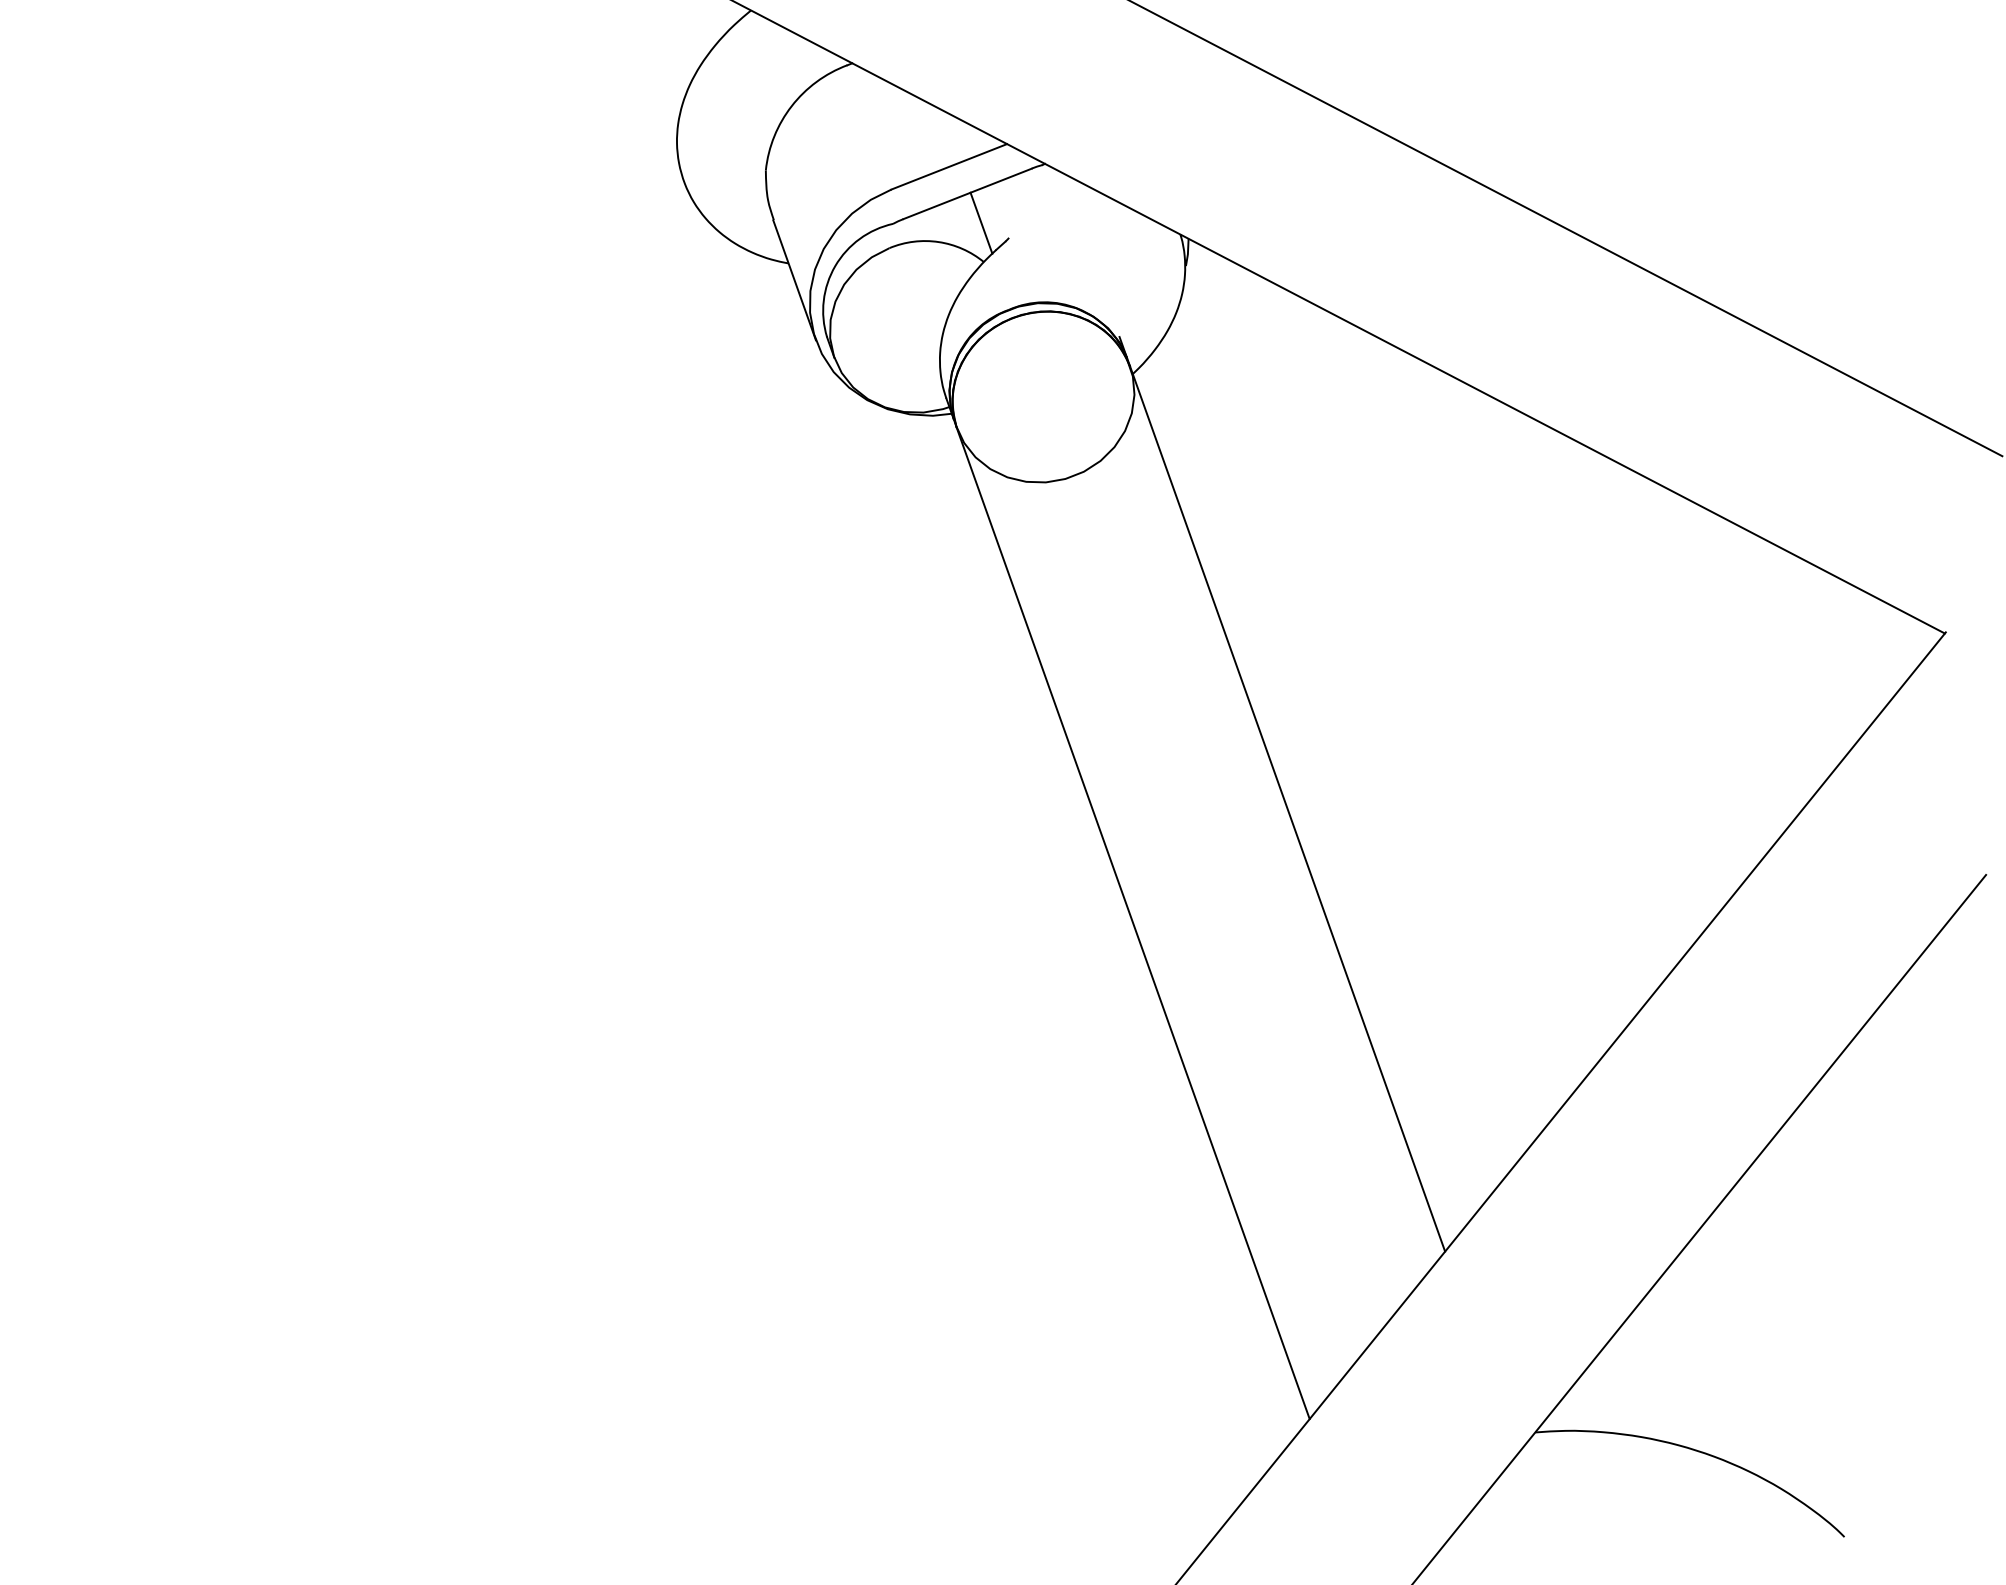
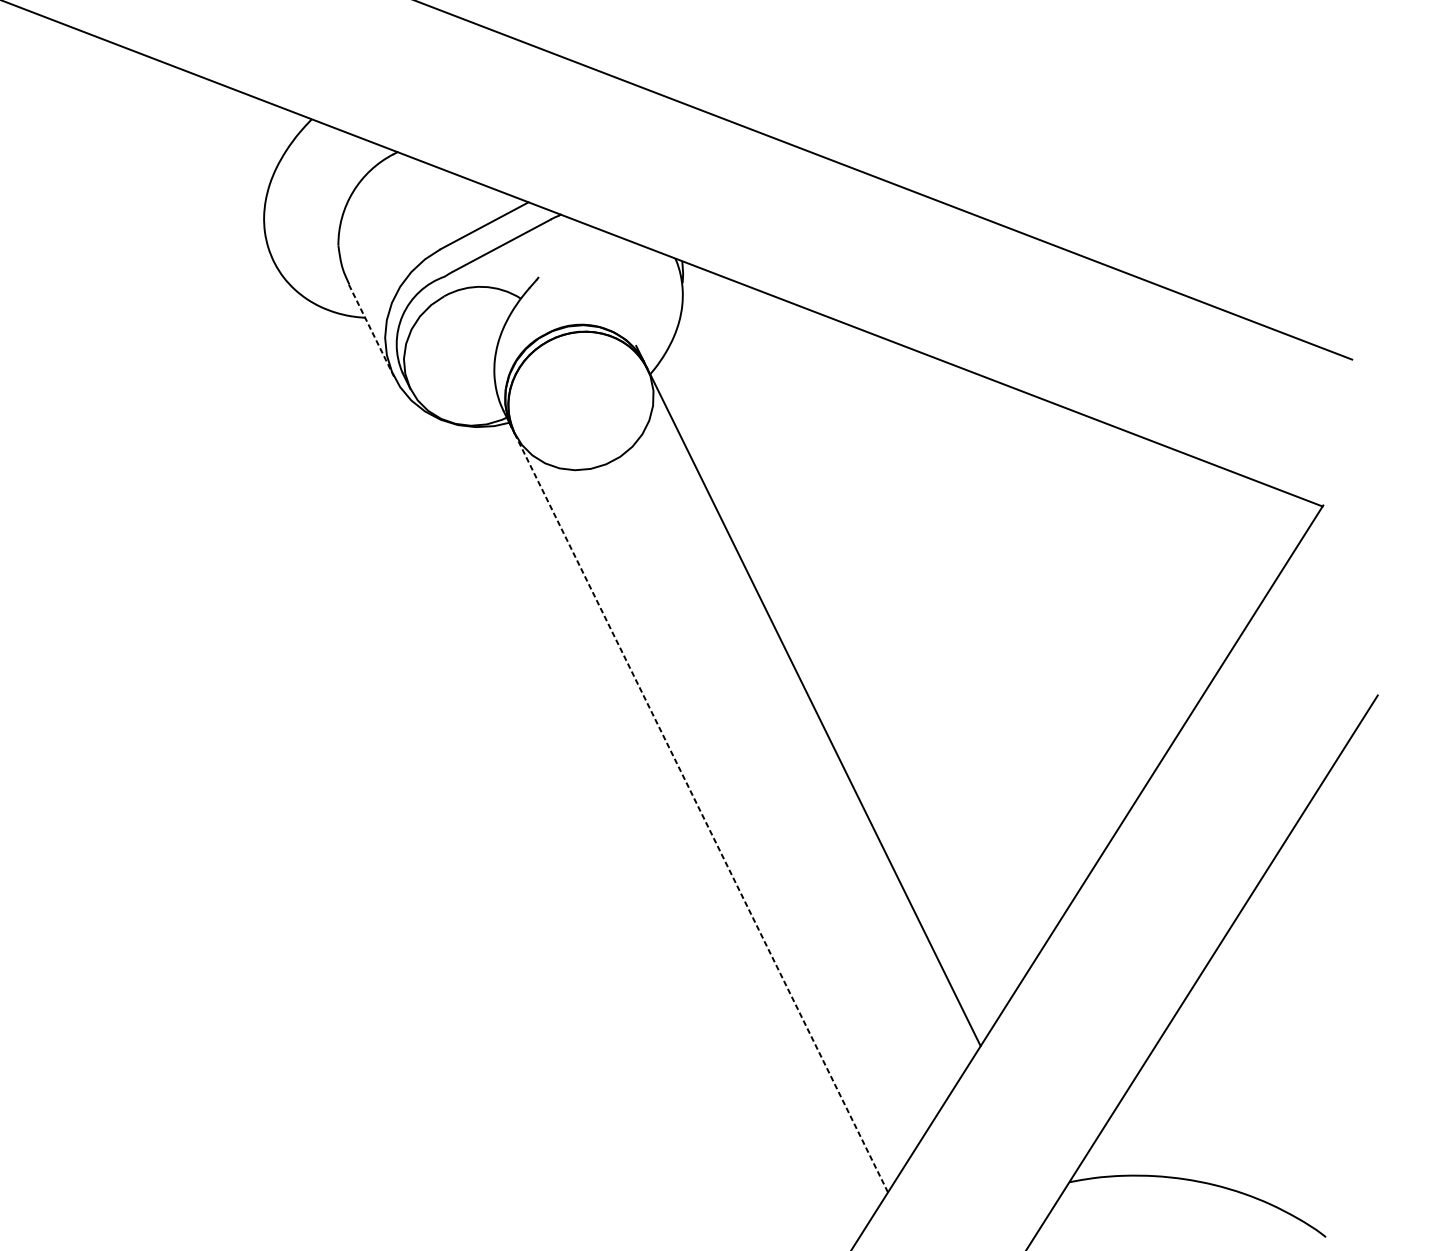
line: (981, 222) -> (515, 267), removed
line: (794, 280) -> (371, 330), solid -> dashed
line: (1133, 923) -> (701, 812), solid -> dashed

